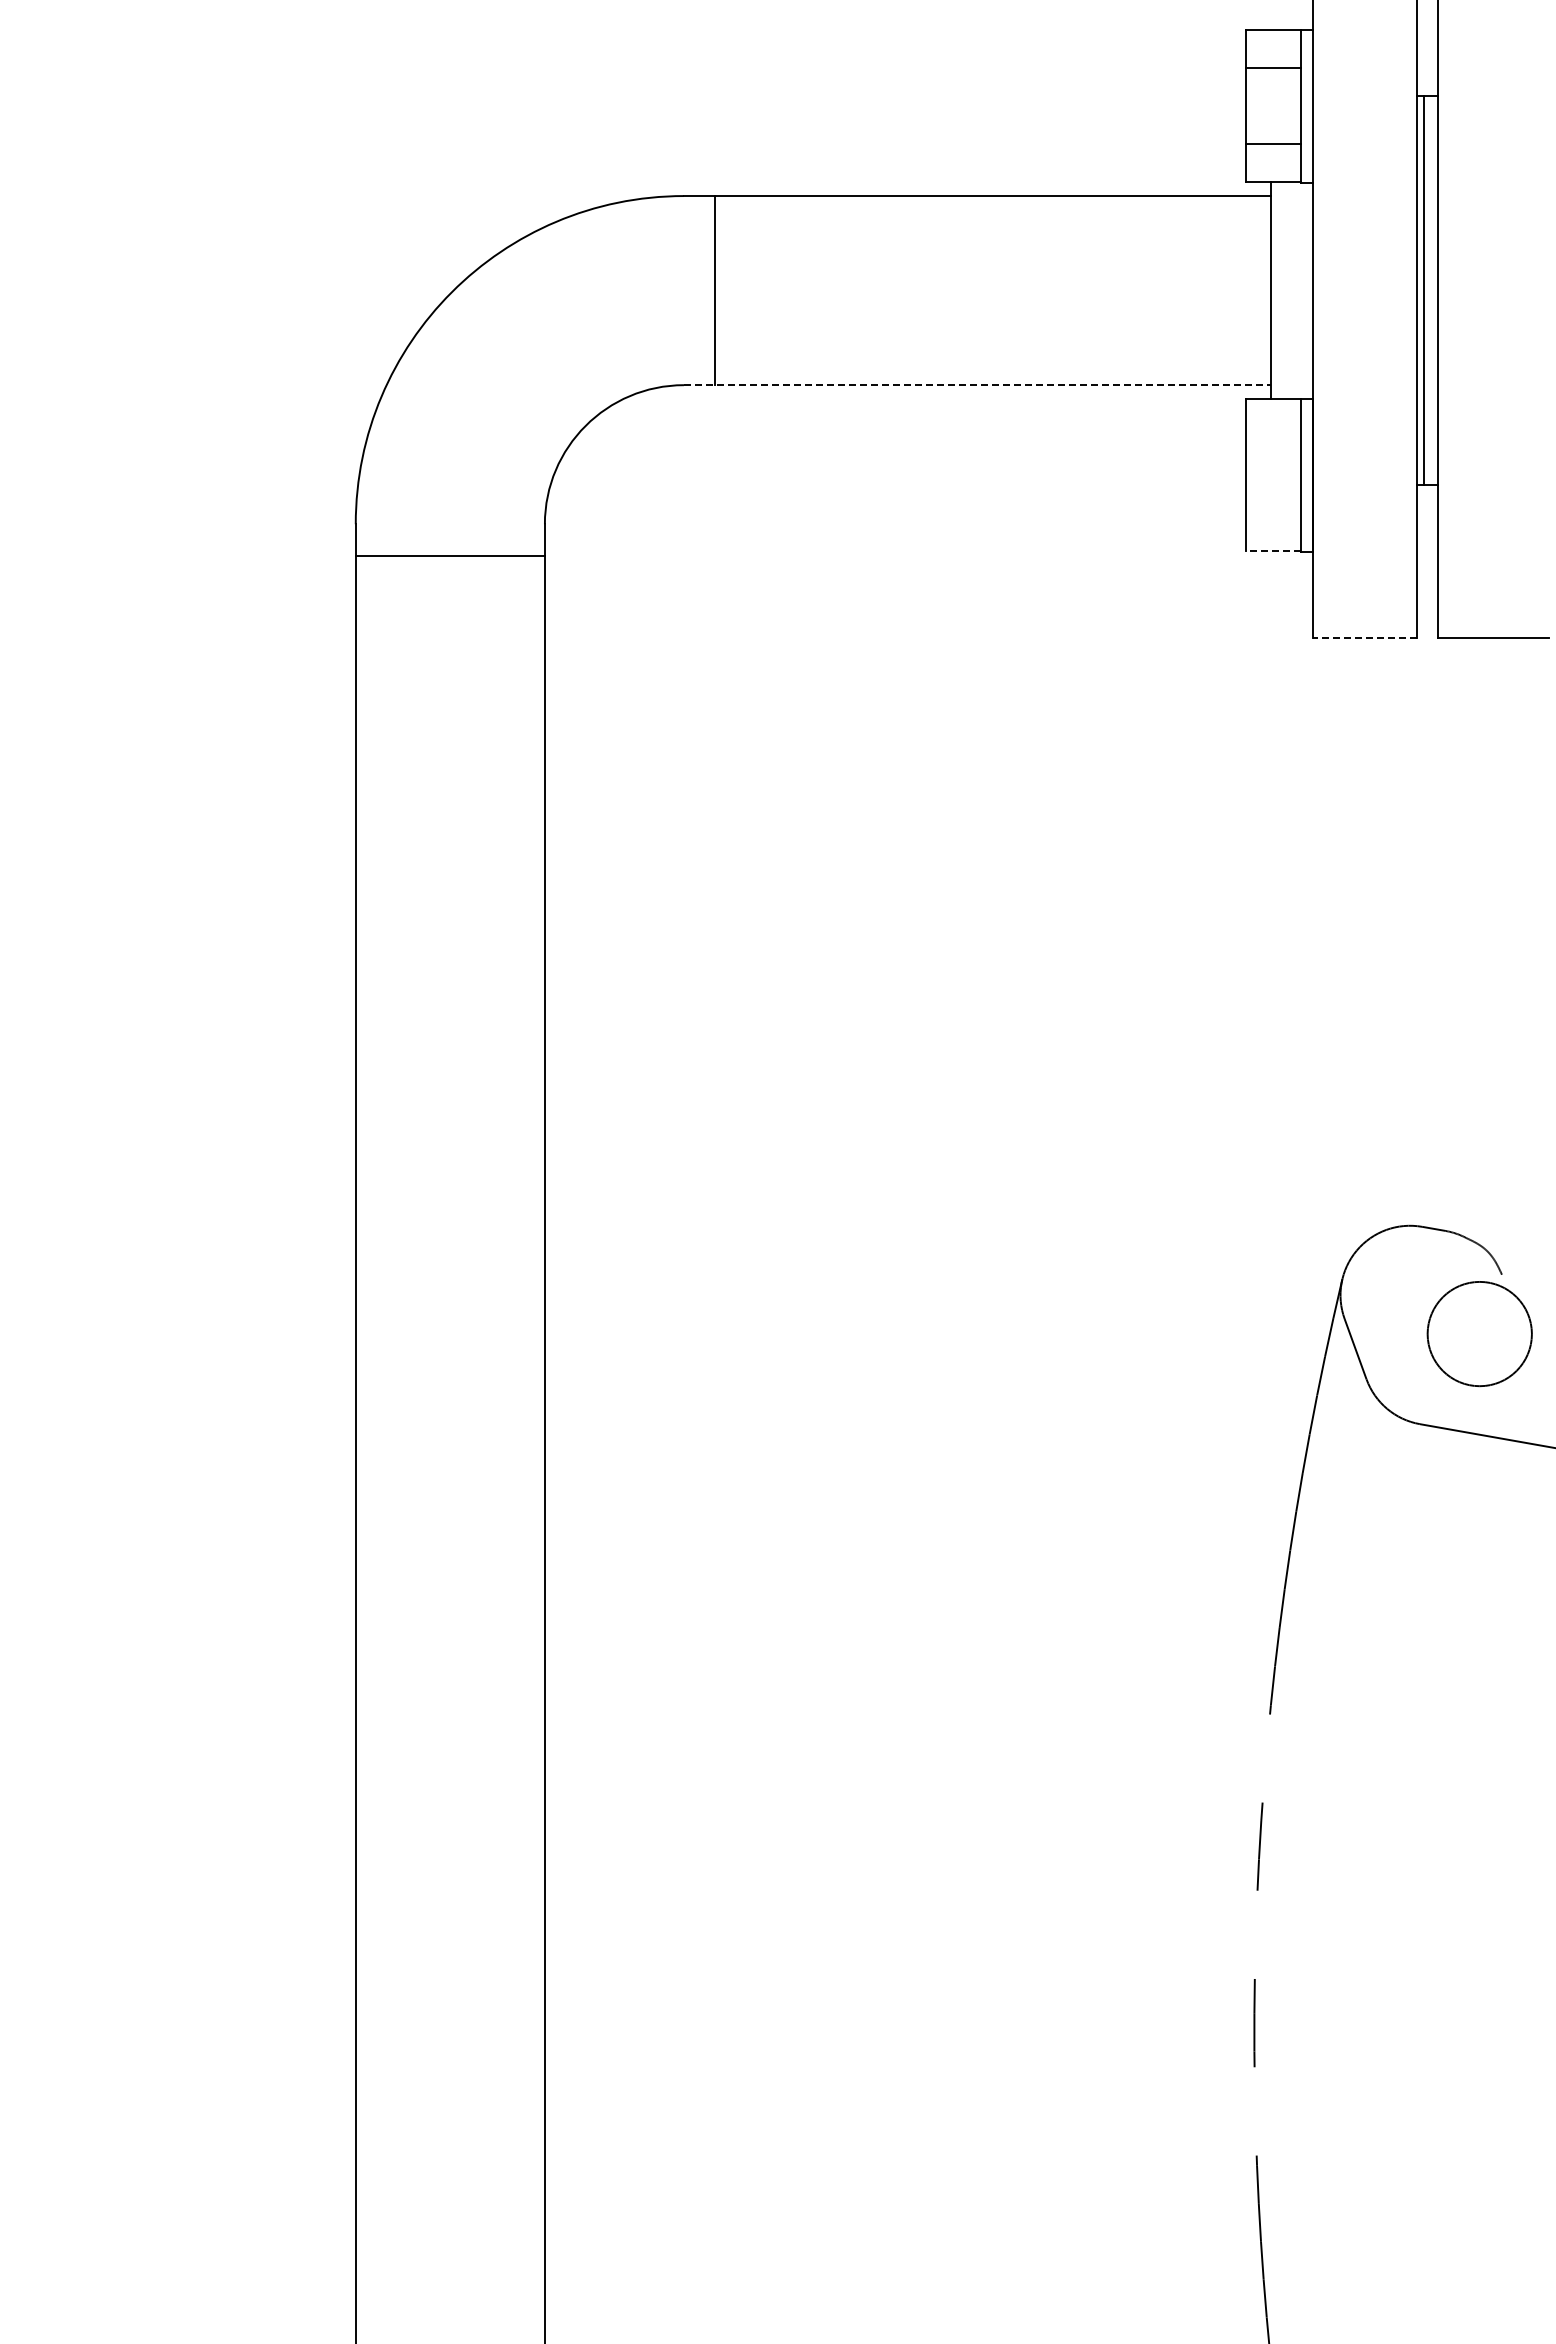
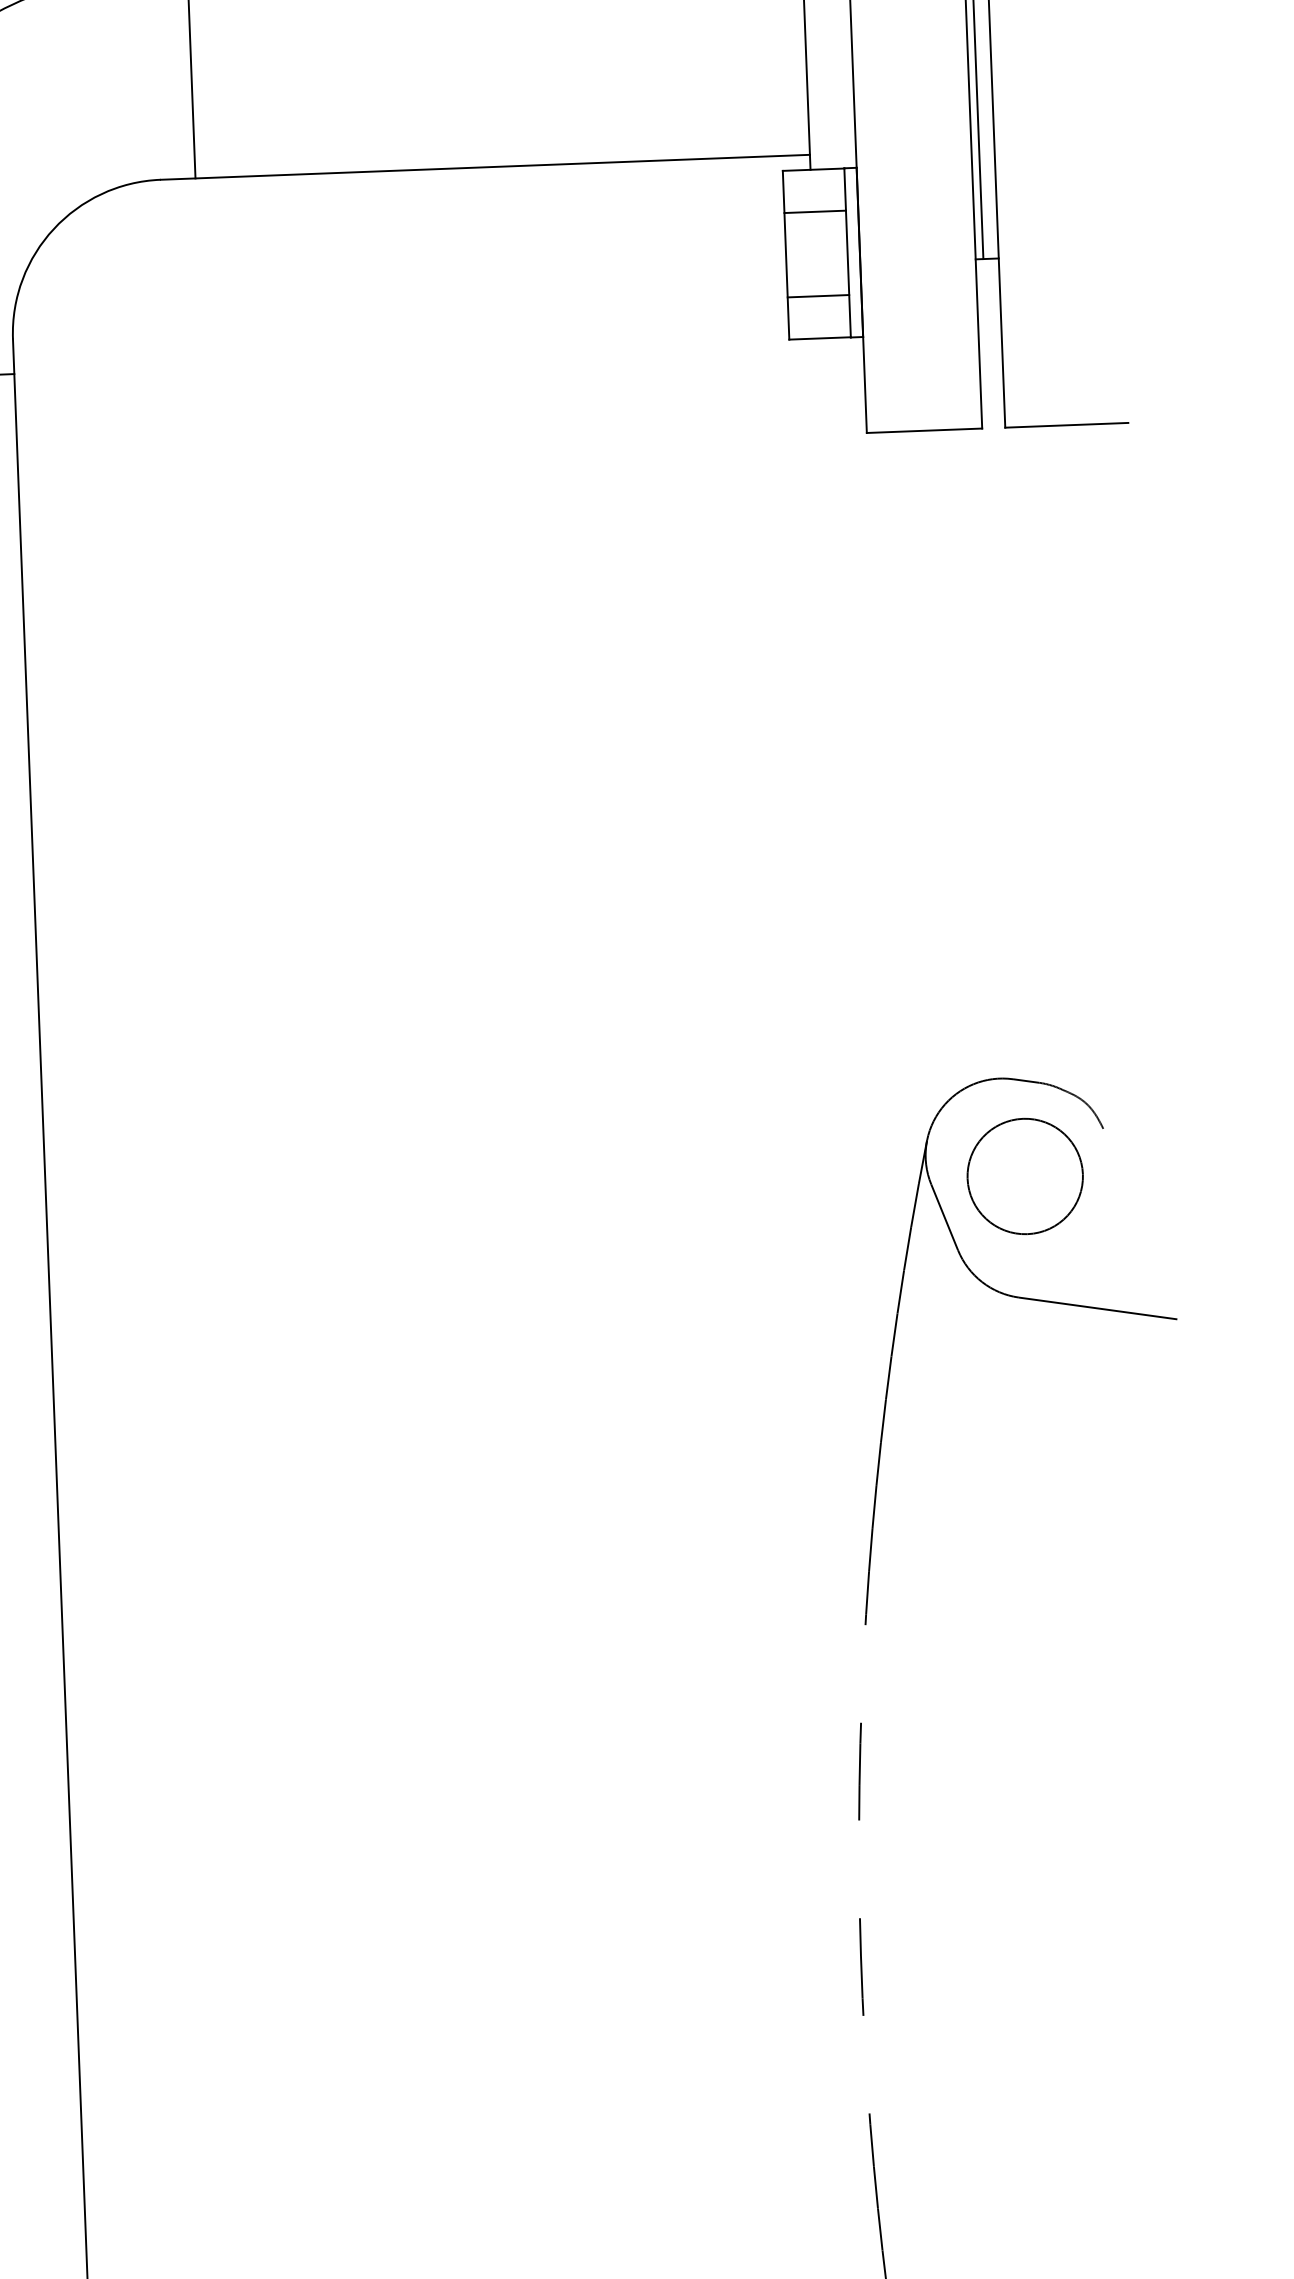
line: (977, 385) -> (485, 167), dashed -> solid
line: (1273, 436) -> (815, 211), added
line: (1273, 513) -> (818, 296), added
line: (1273, 551) -> (819, 338), dashed -> solid
line: (1364, 638) -> (924, 431), dashed -> solid
circle: (1479, 1334) -> (1024, 1177), moved

